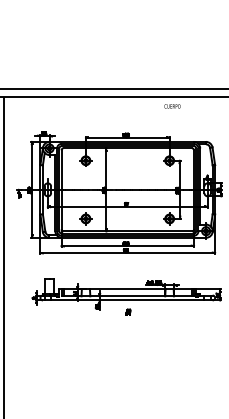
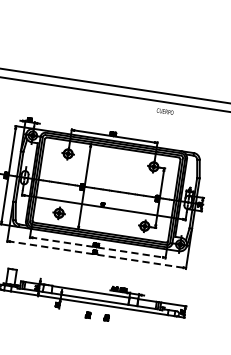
line: (128, 246) -> (98, 248), solid -> dashed
line: (128, 253) -> (97, 255), solid -> dashed
part: (146, 311) -> (106, 317), added

